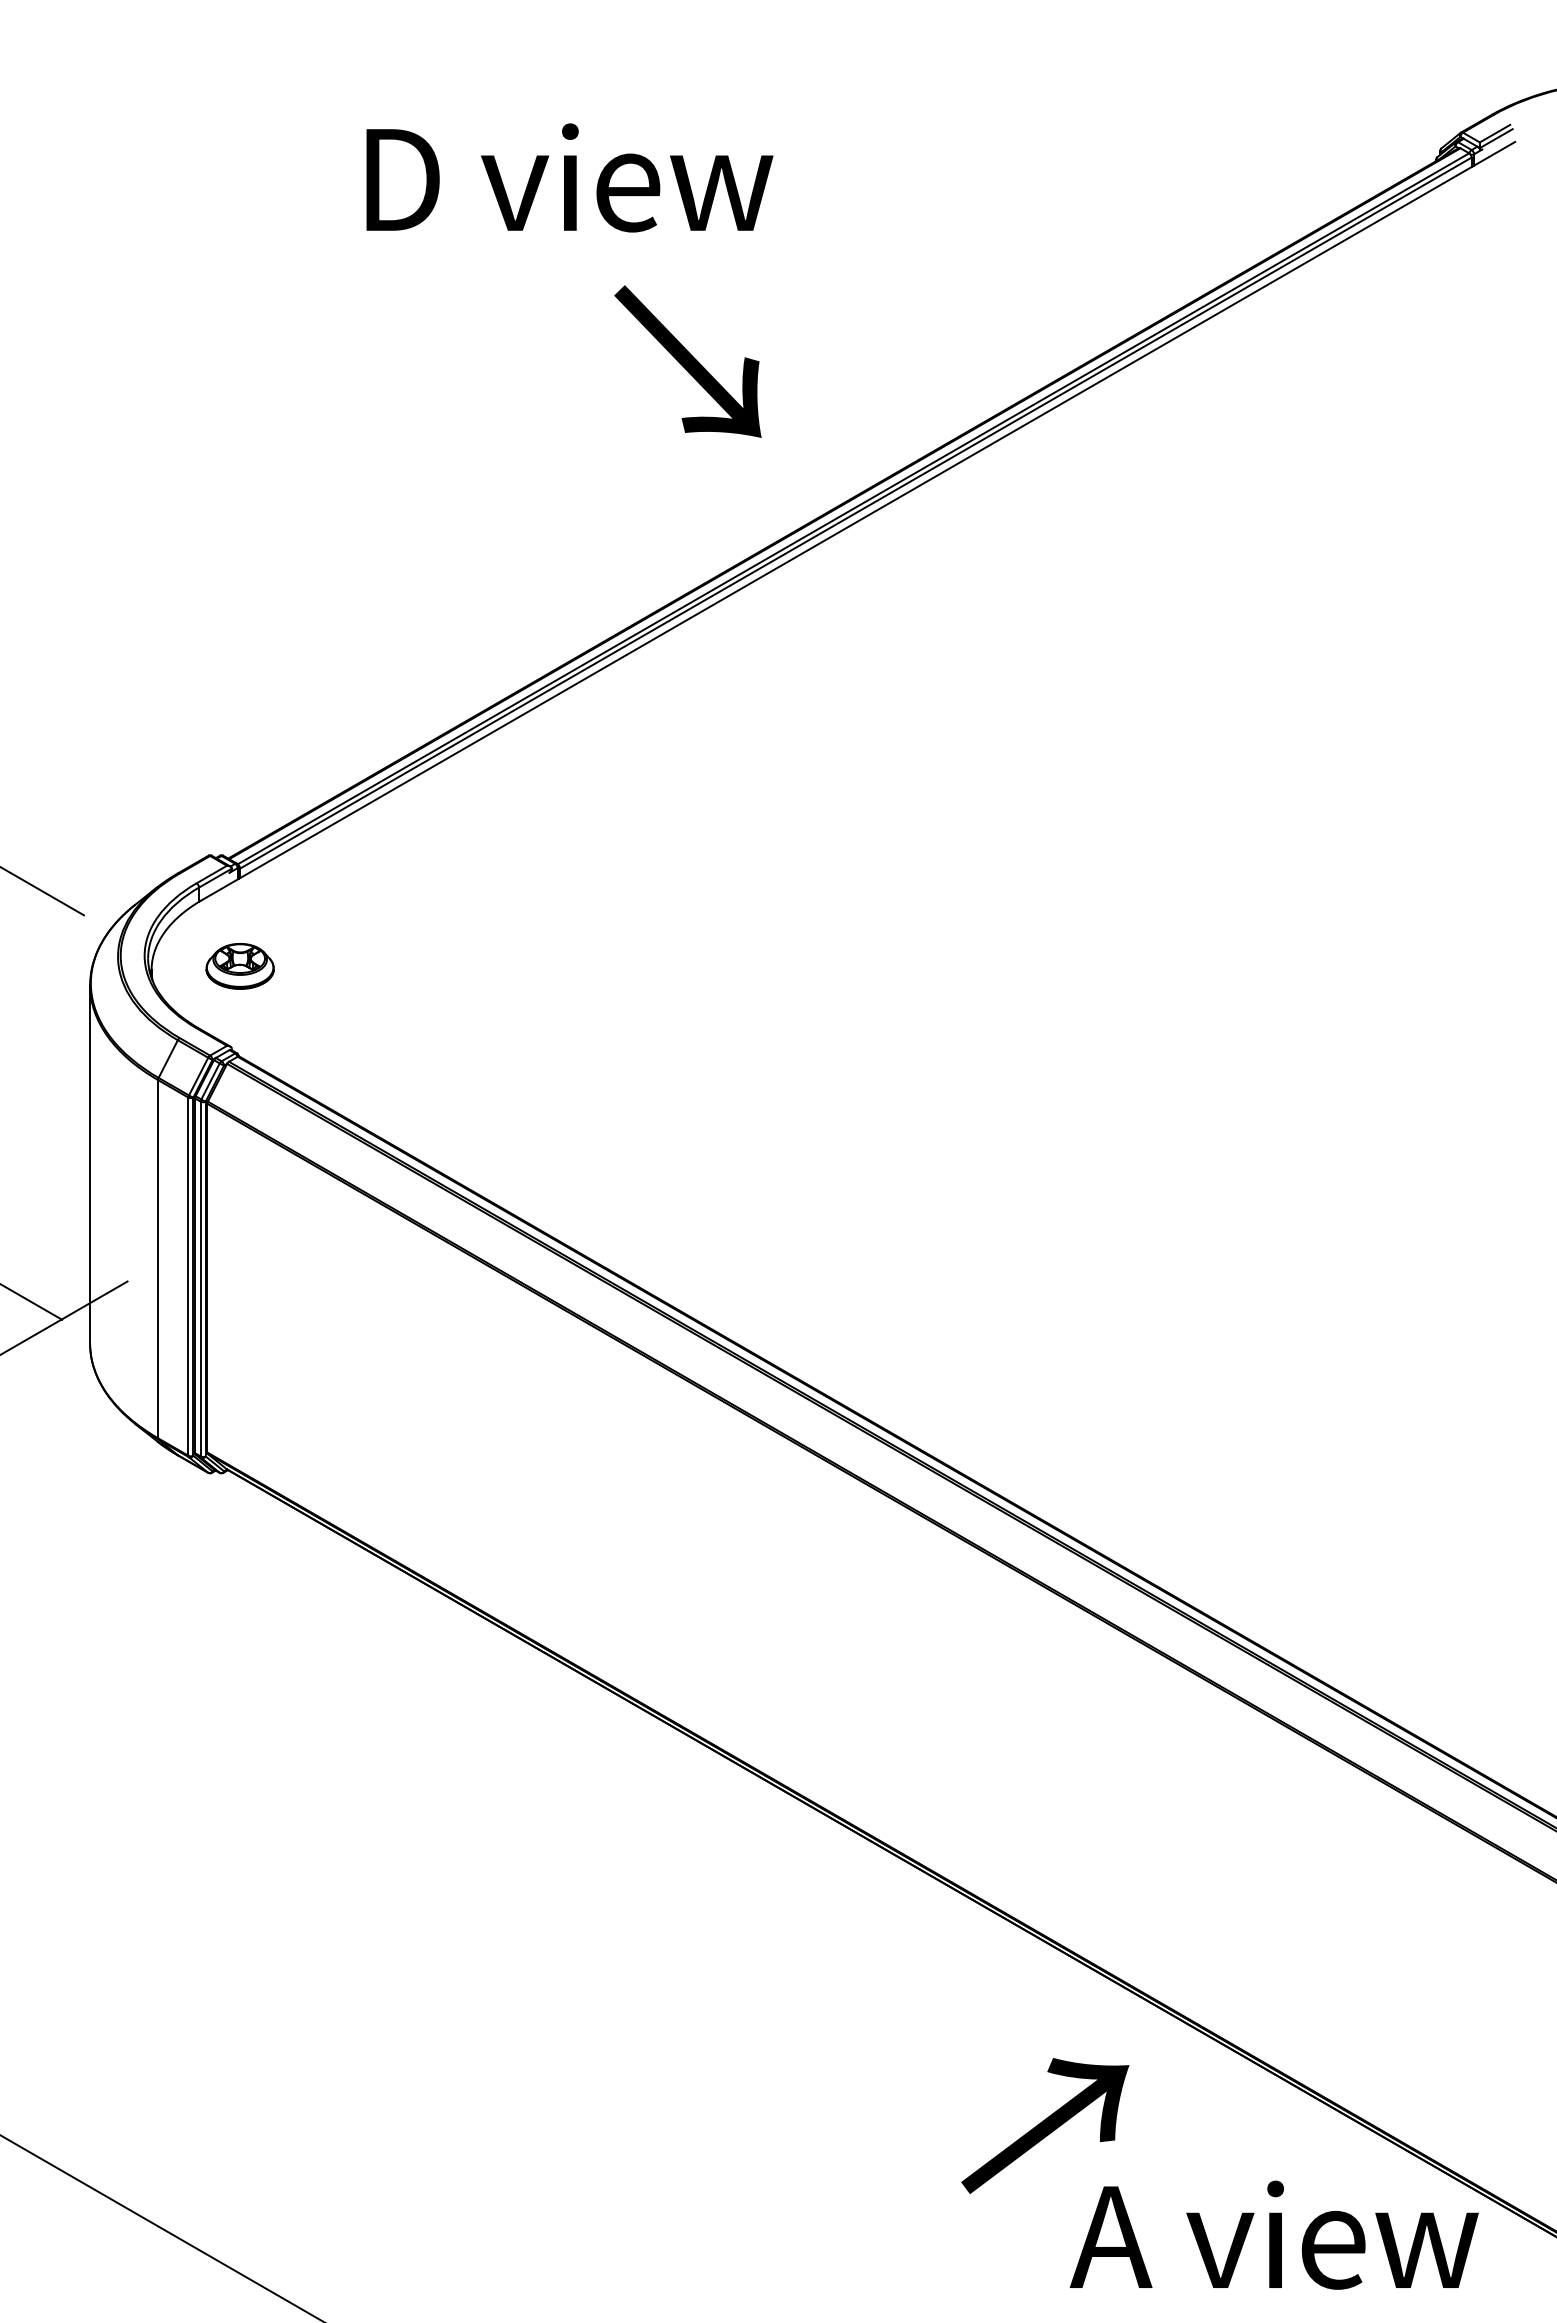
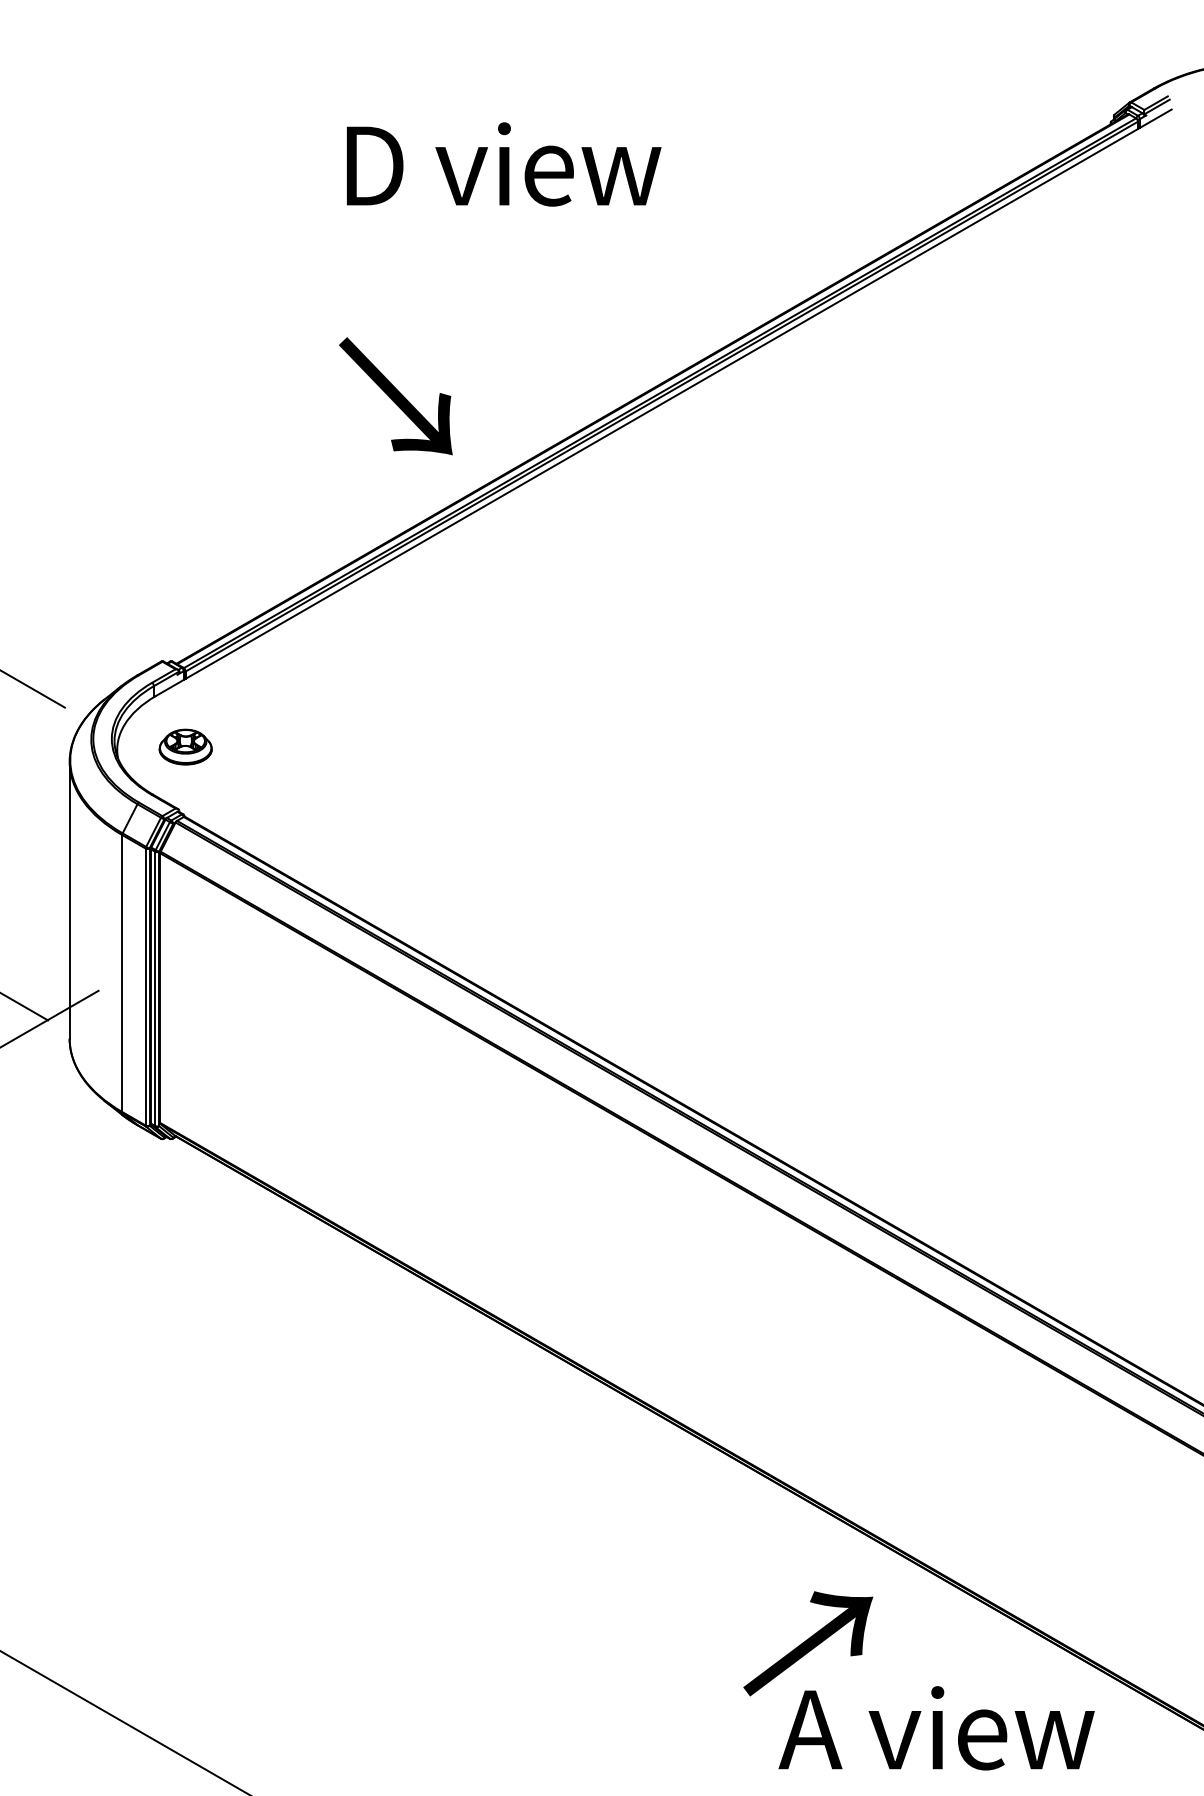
text: (569, 177) -> (503, 164), moved
text: (687, 361) -> (395, 396), moved
text: (1273, 2234) -> (936, 1727), moved

